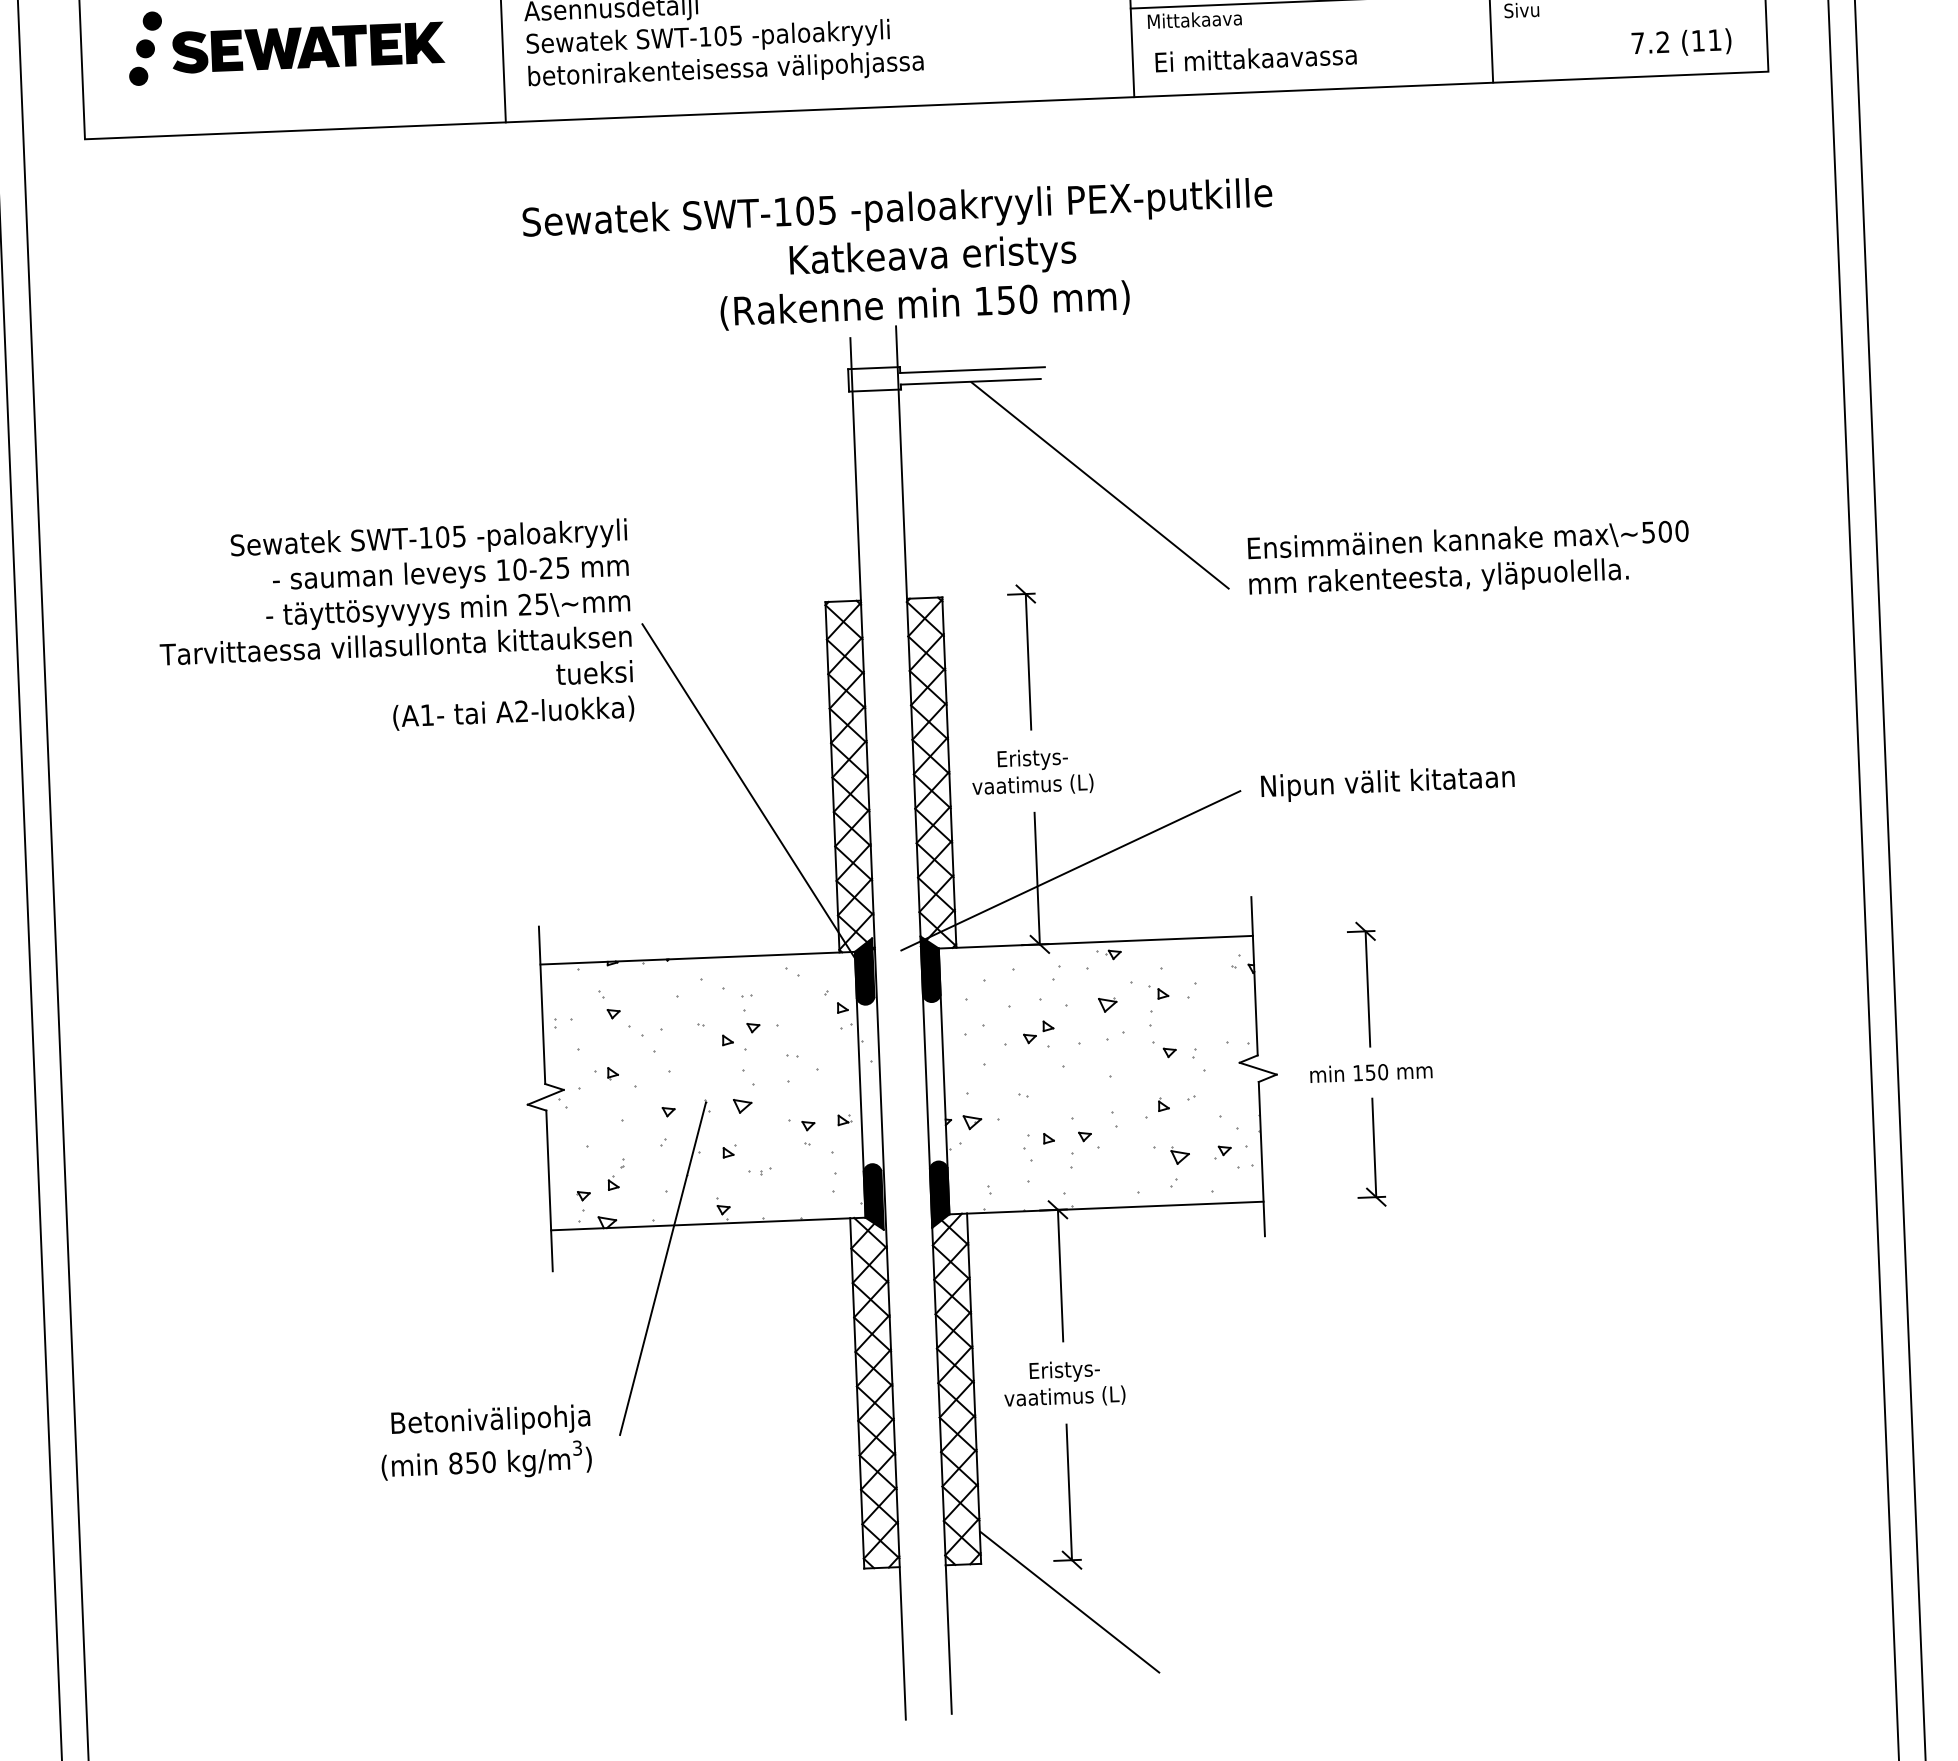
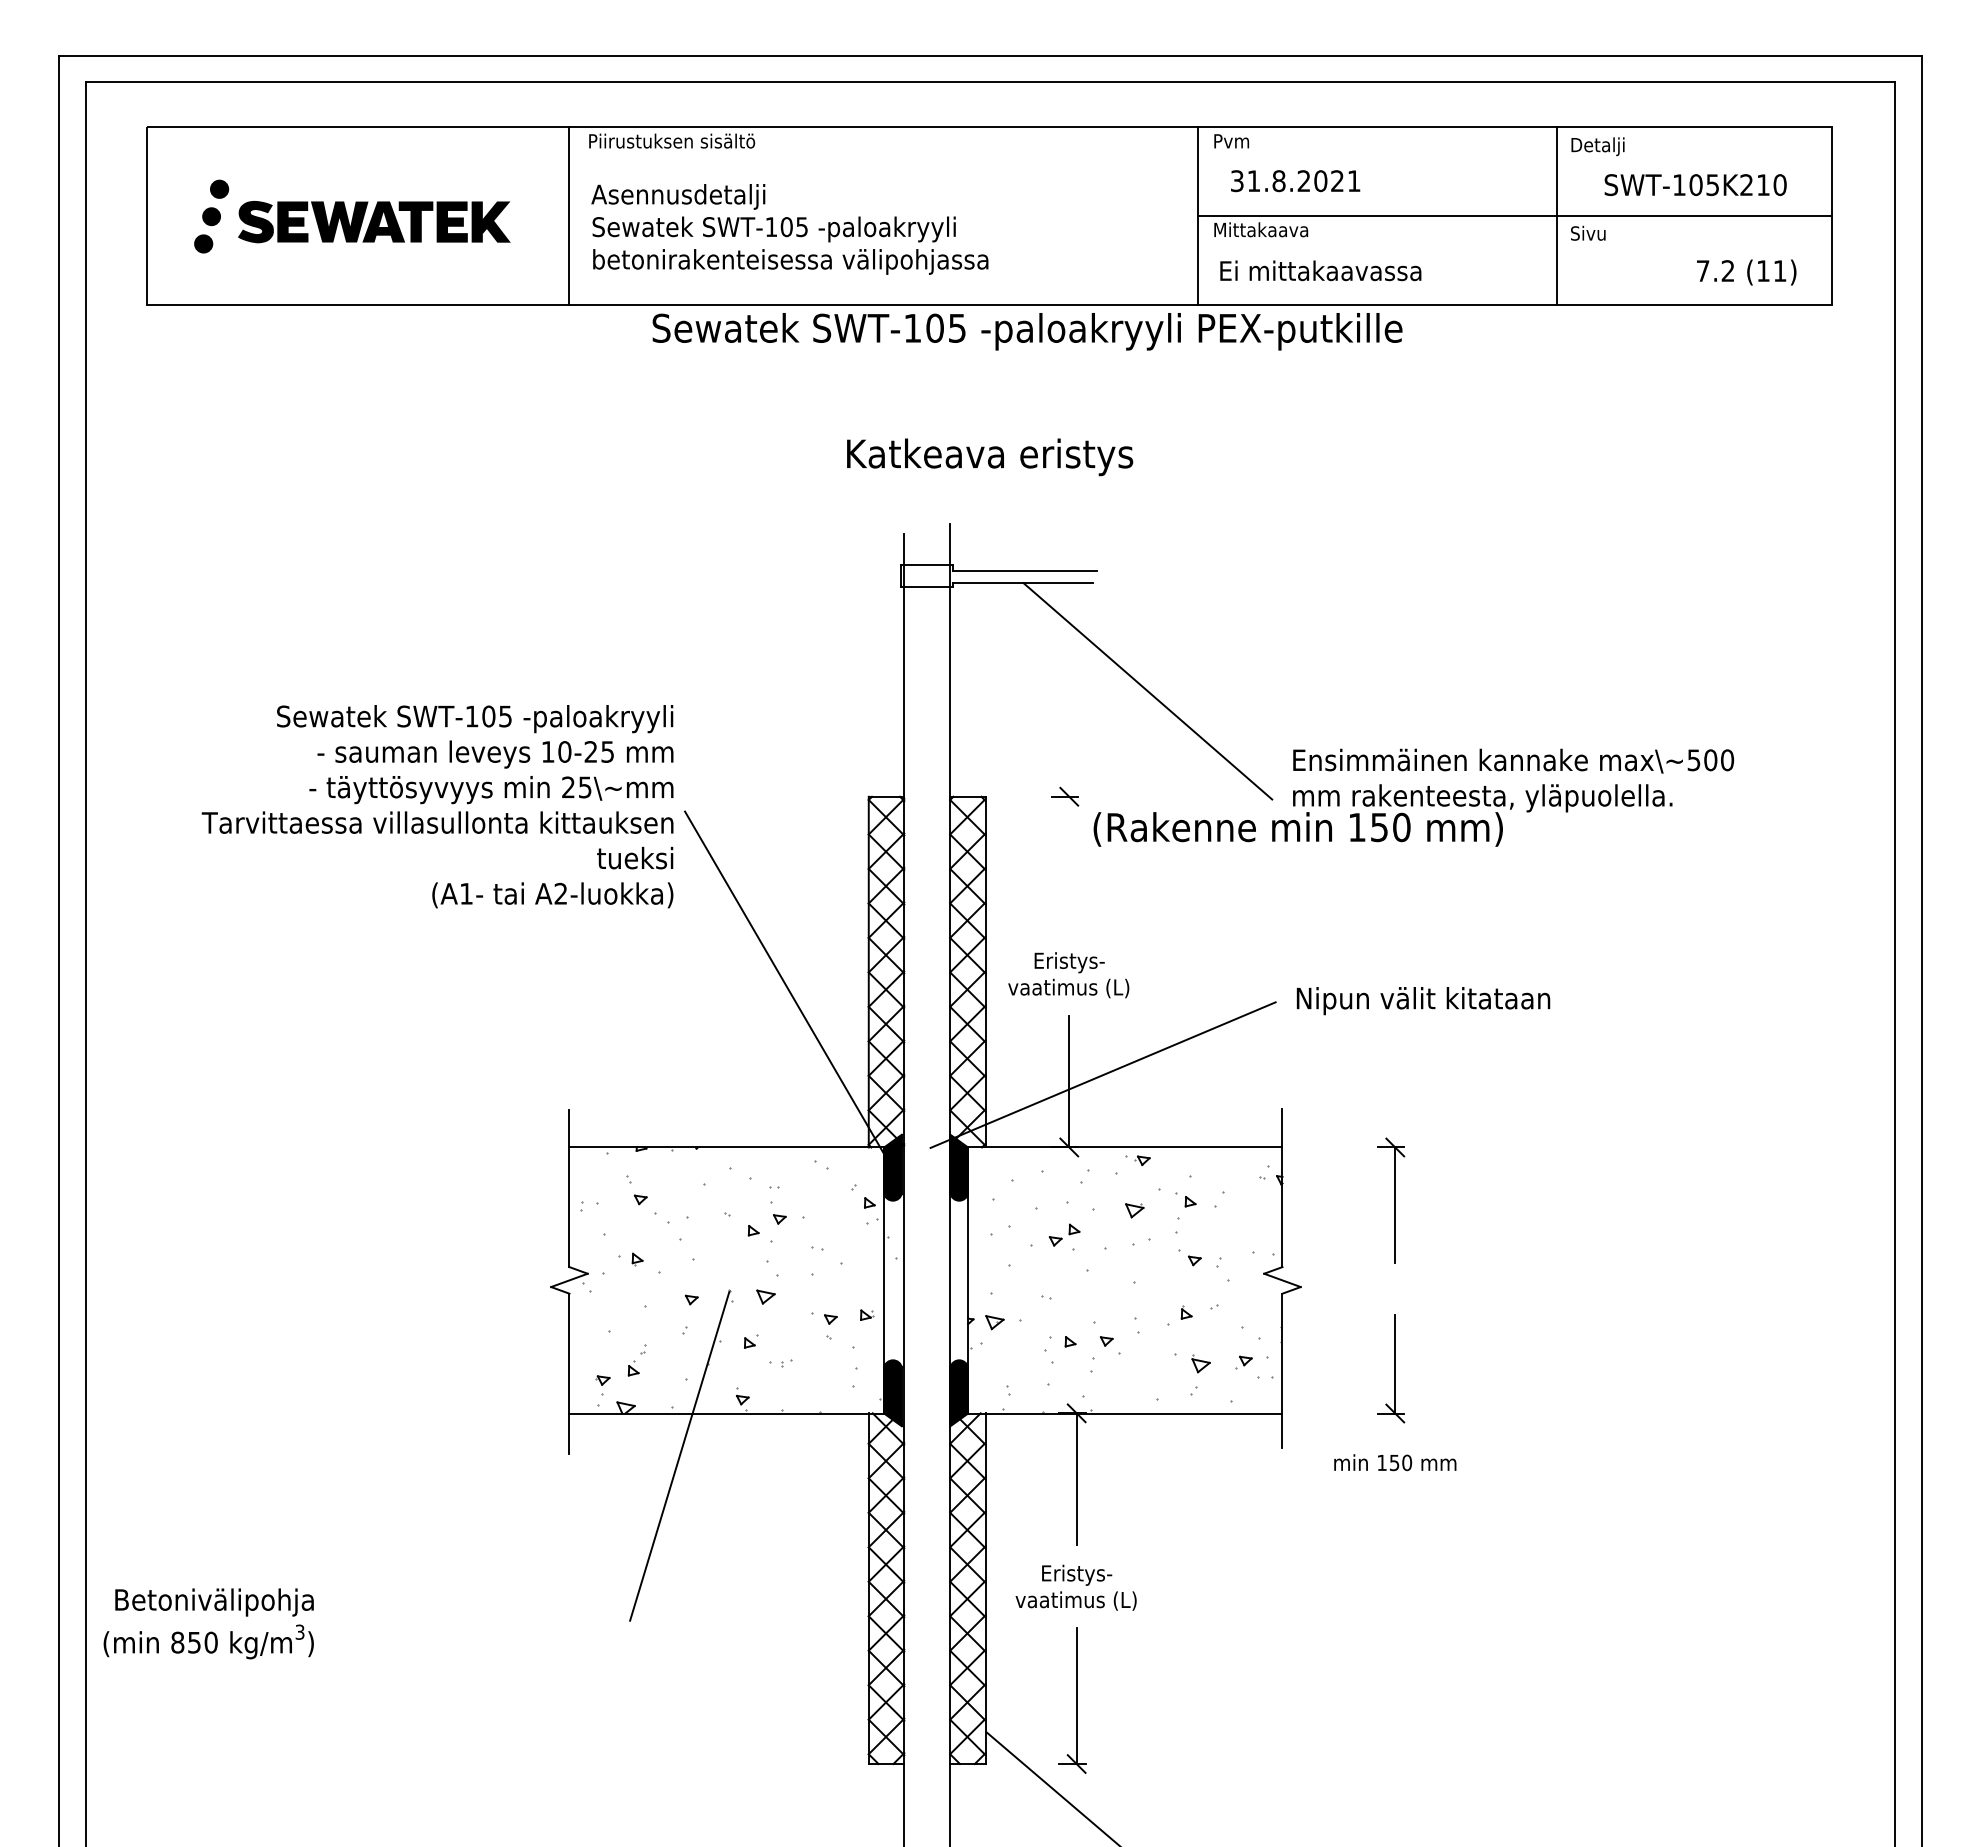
text: (897, 210) -> (1027, 331), moved
text: (924, 305) -> (1297, 829), moved
line: (1028, 661) -> (1069, 864), removed
text: (1371, 1072) -> (1395, 1462), moved
text: (485, 1443) -> (208, 1623), moved

